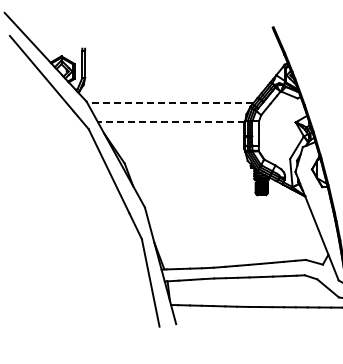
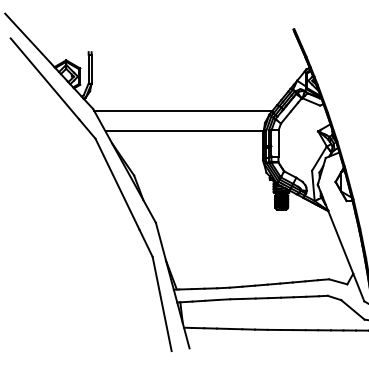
line: (170, 103) -> (183, 111), dashed -> solid
line: (171, 122) -> (184, 131), dashed -> solid

